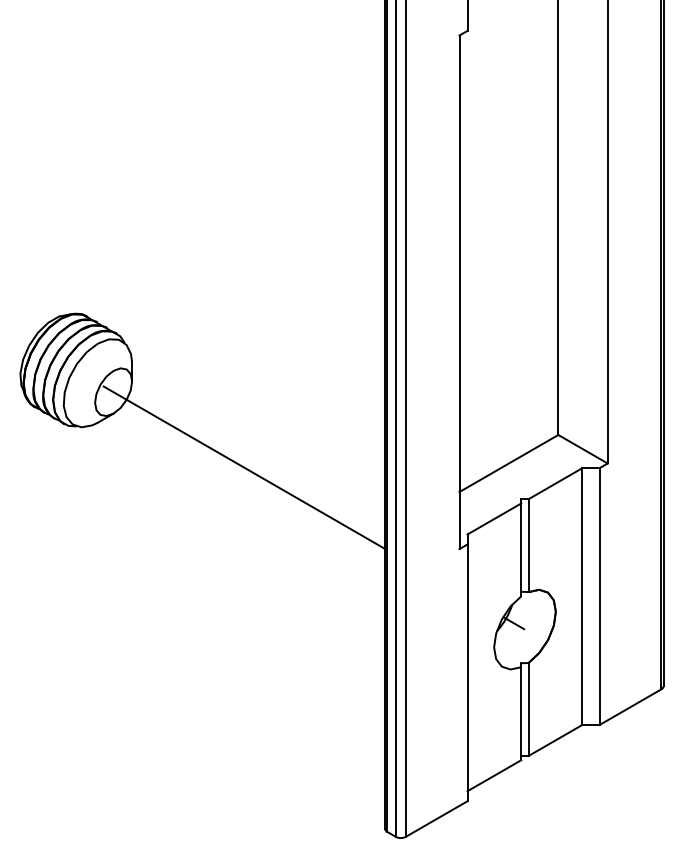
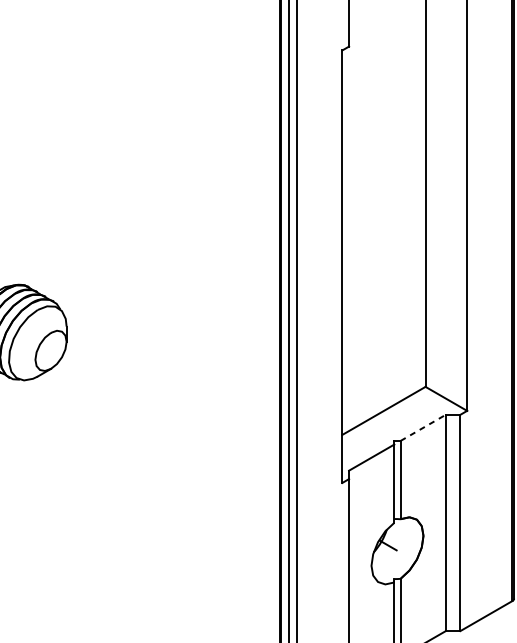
line: (243, 467) -> (160, 414), removed
line: (555, 483) -> (423, 427), solid -> dashed

